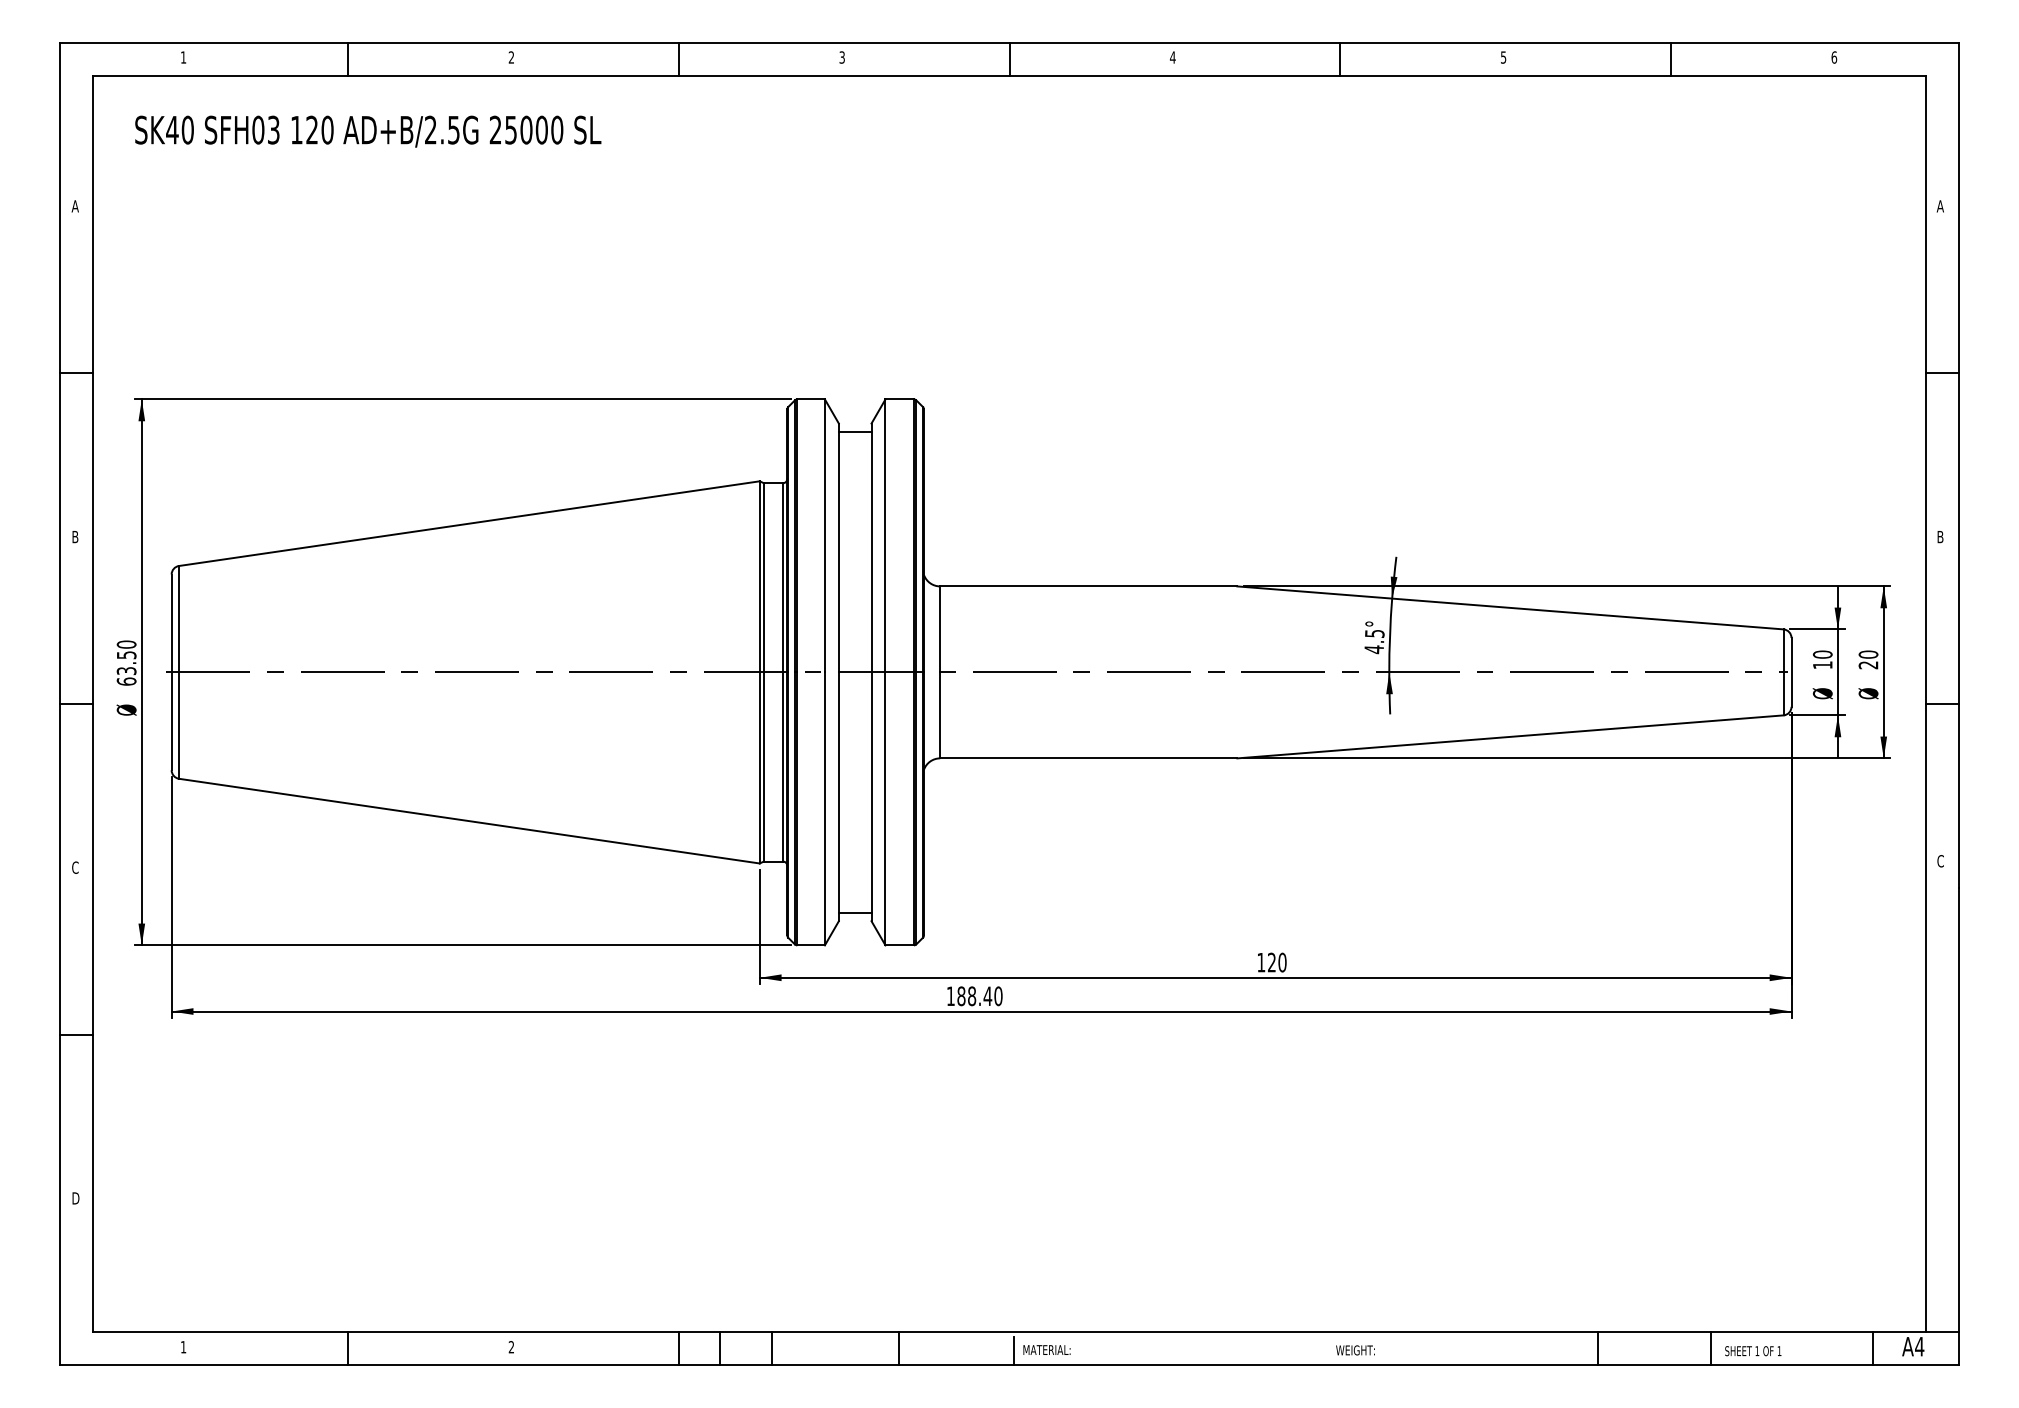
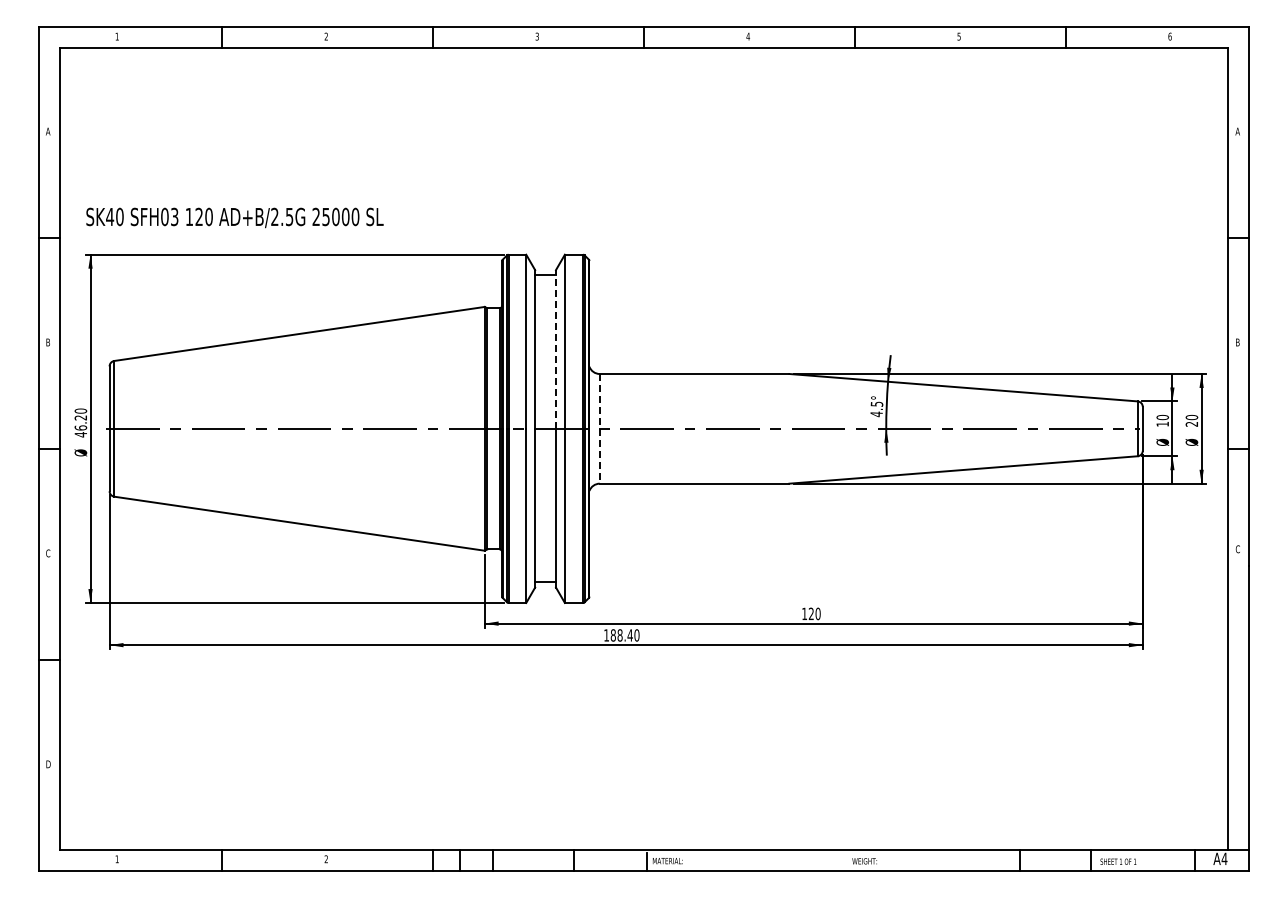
text: (367, 130) -> (234, 217), moved
line: (872, 546) -> (556, 348), solid -> dashed
text: (126, 668) -> (80, 426), 63.50 -> 46.20
line: (939, 671) -> (599, 428), solid -> dashed

